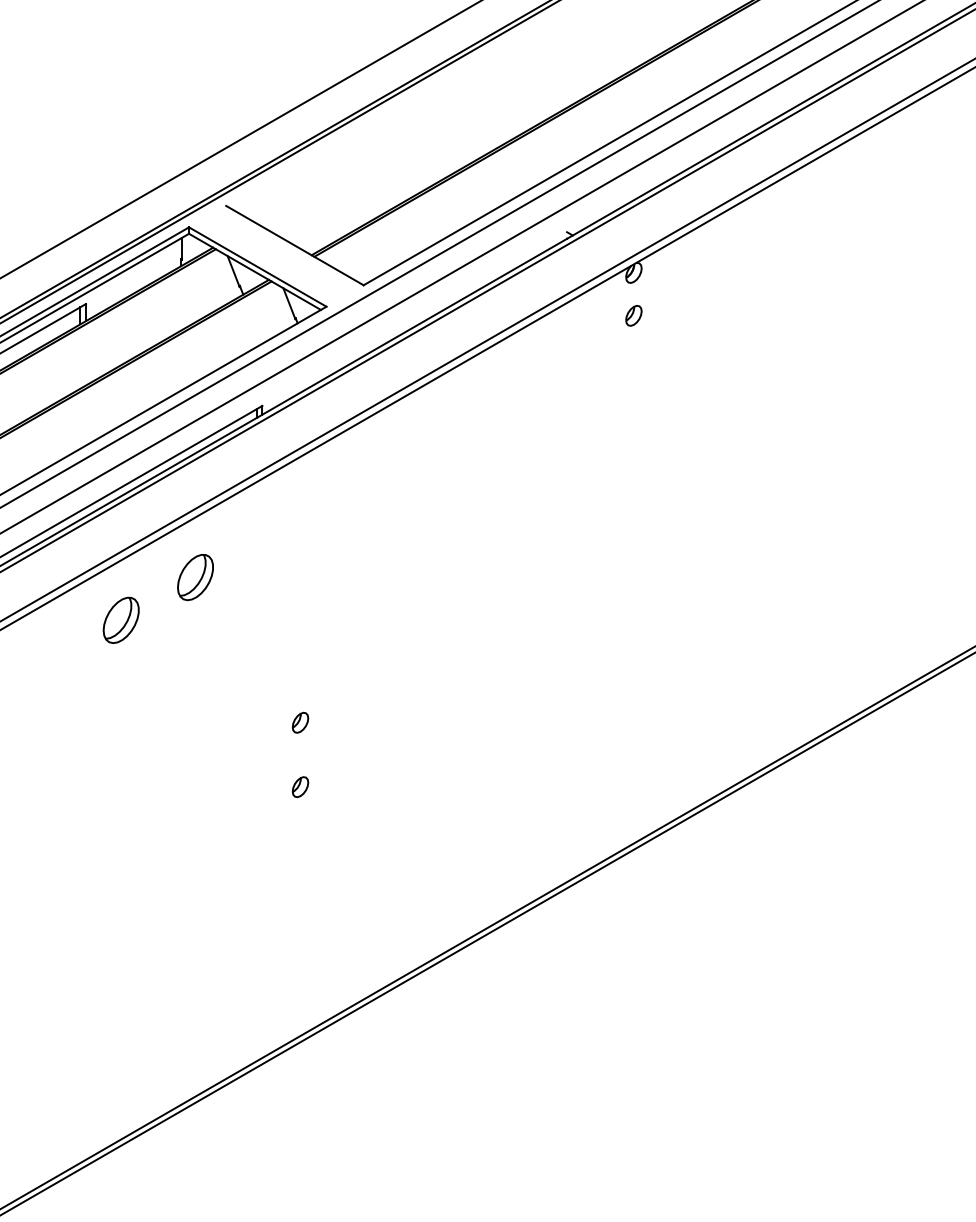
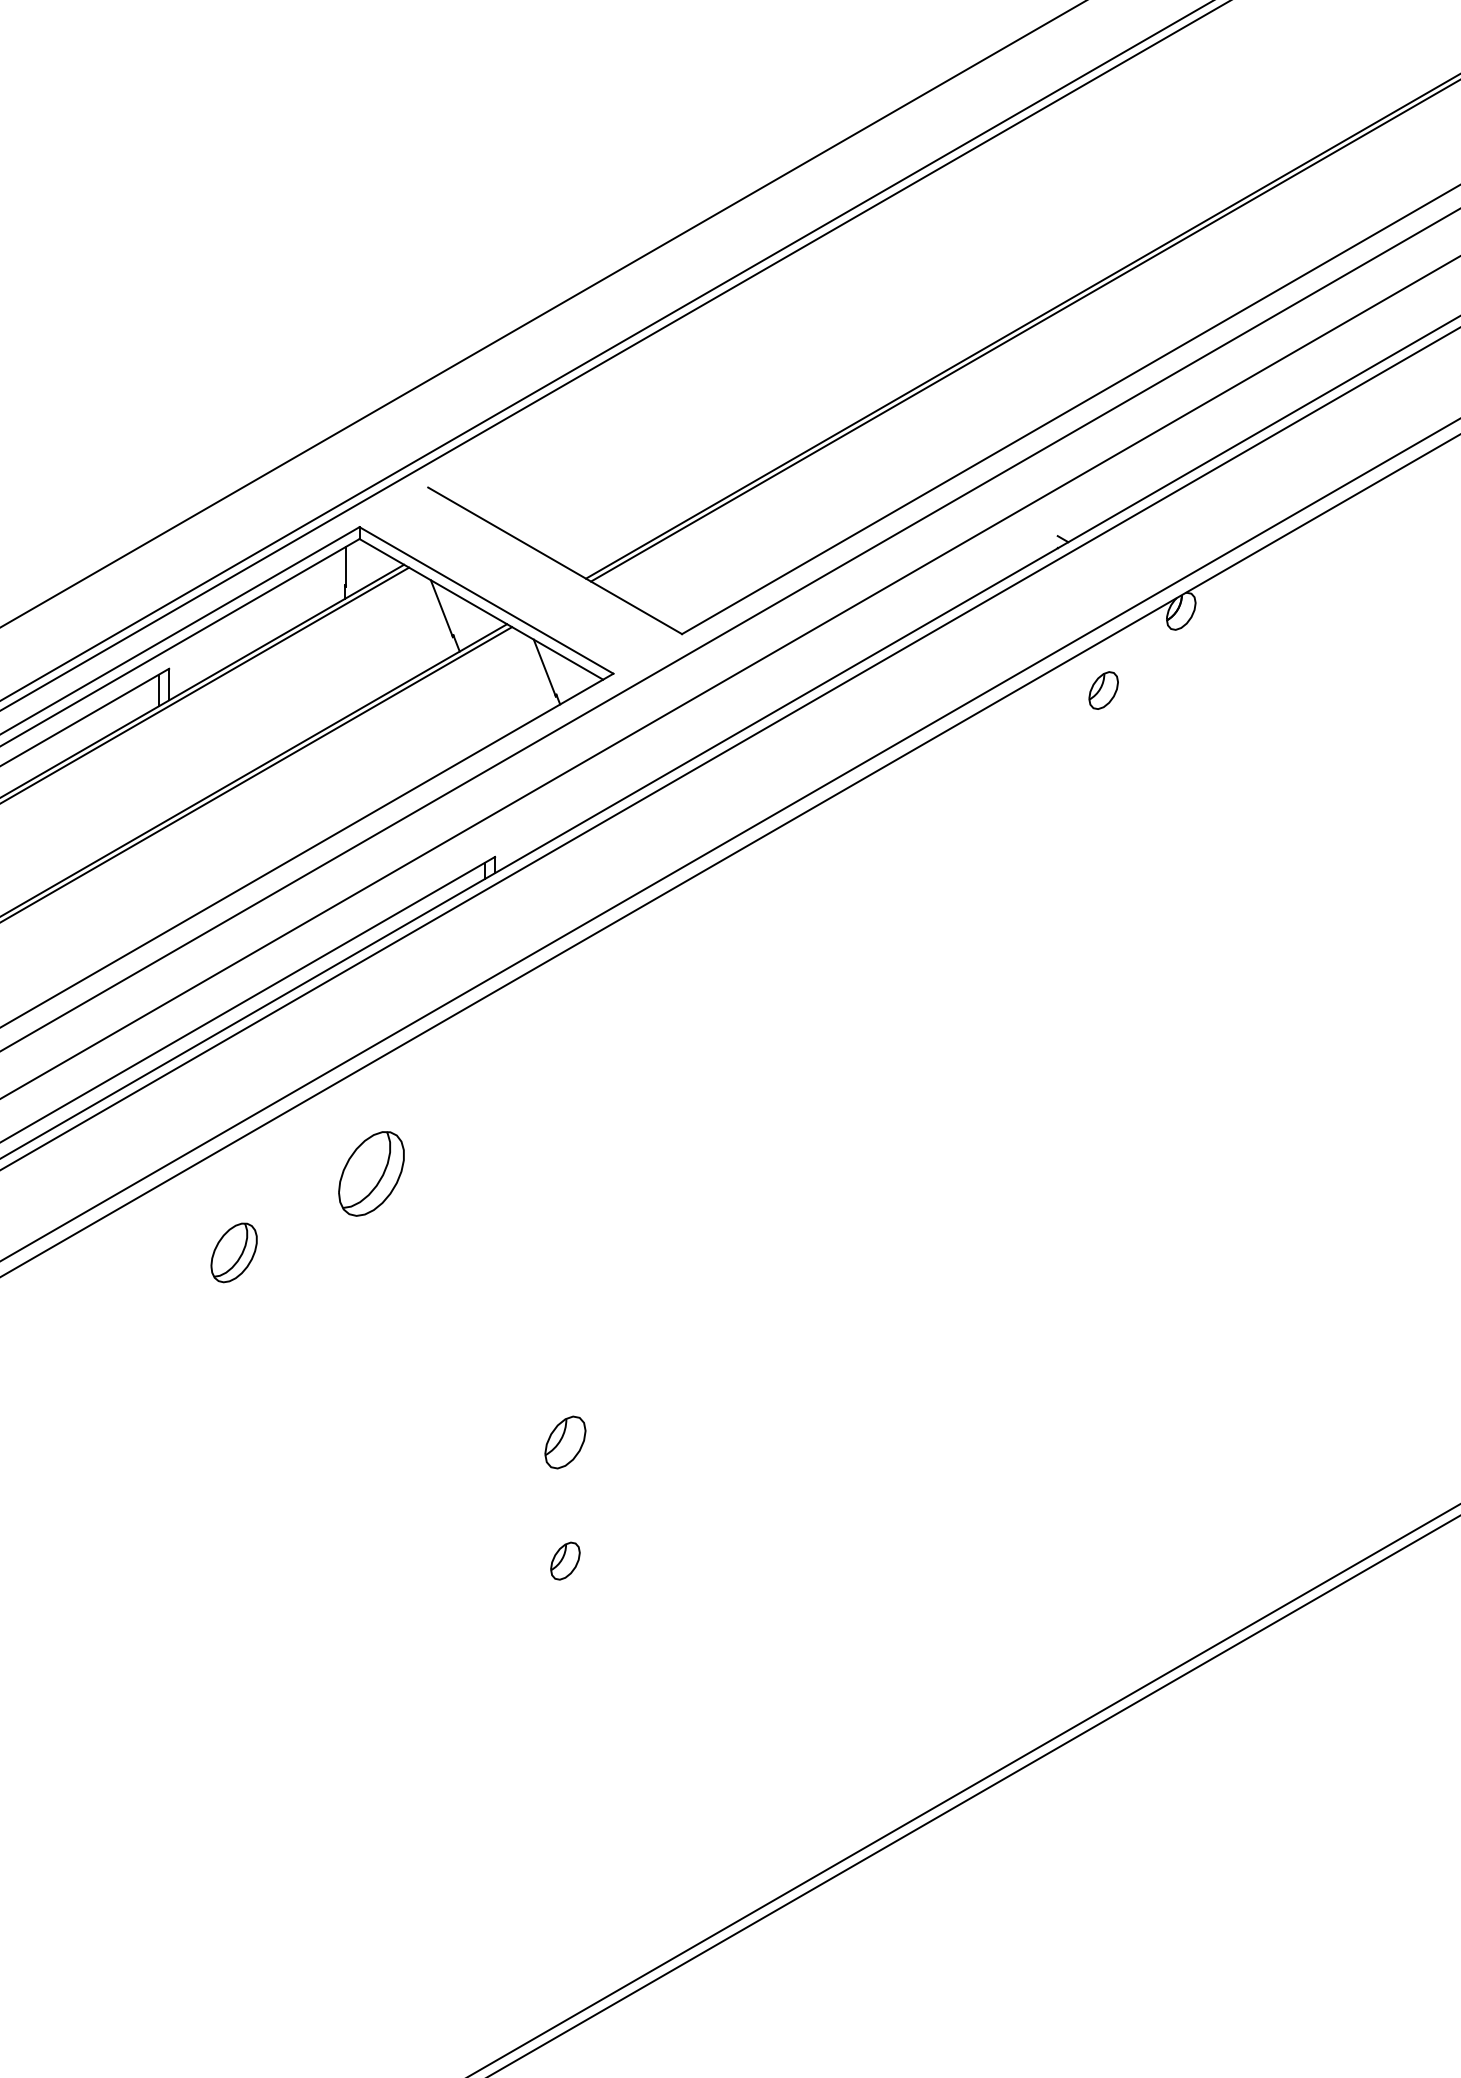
part: (633, 315) -> (1102, 689), moved
part: (120, 619) -> (232, 1251), size x0.7
part: (300, 722) -> (565, 1441), size x1.4

